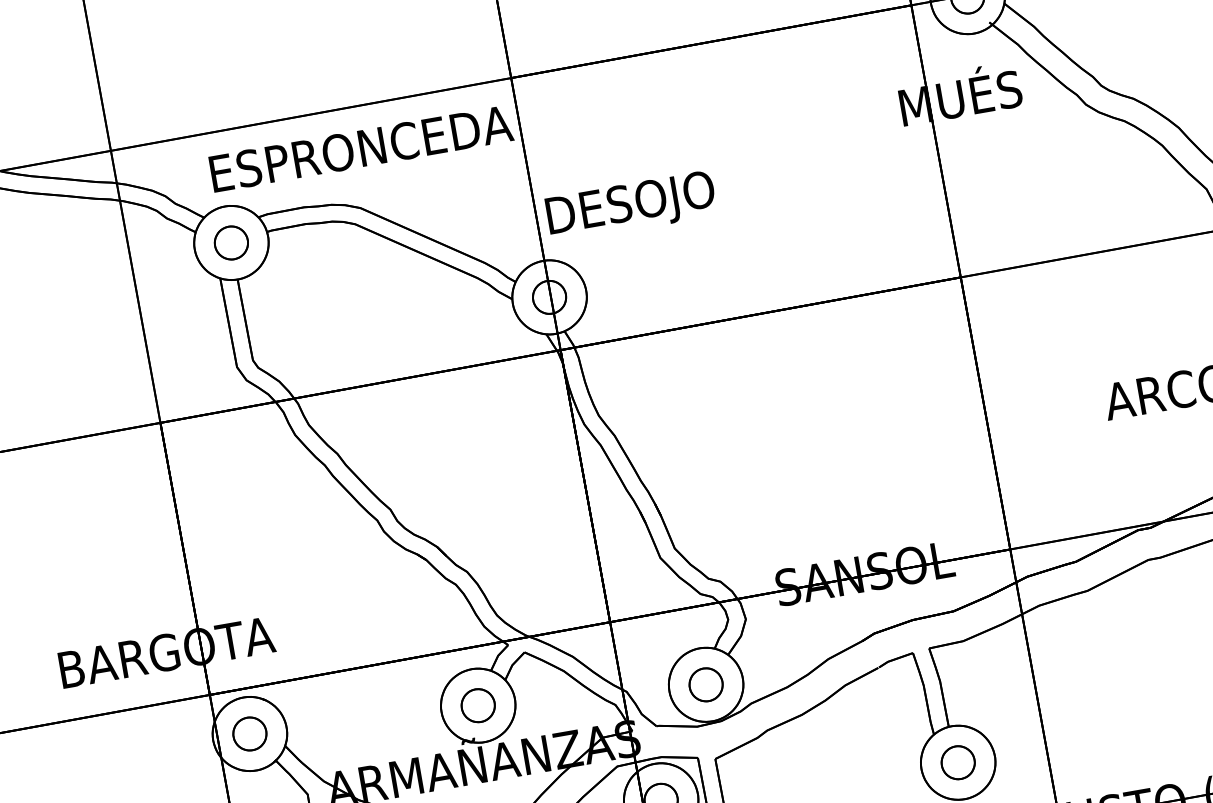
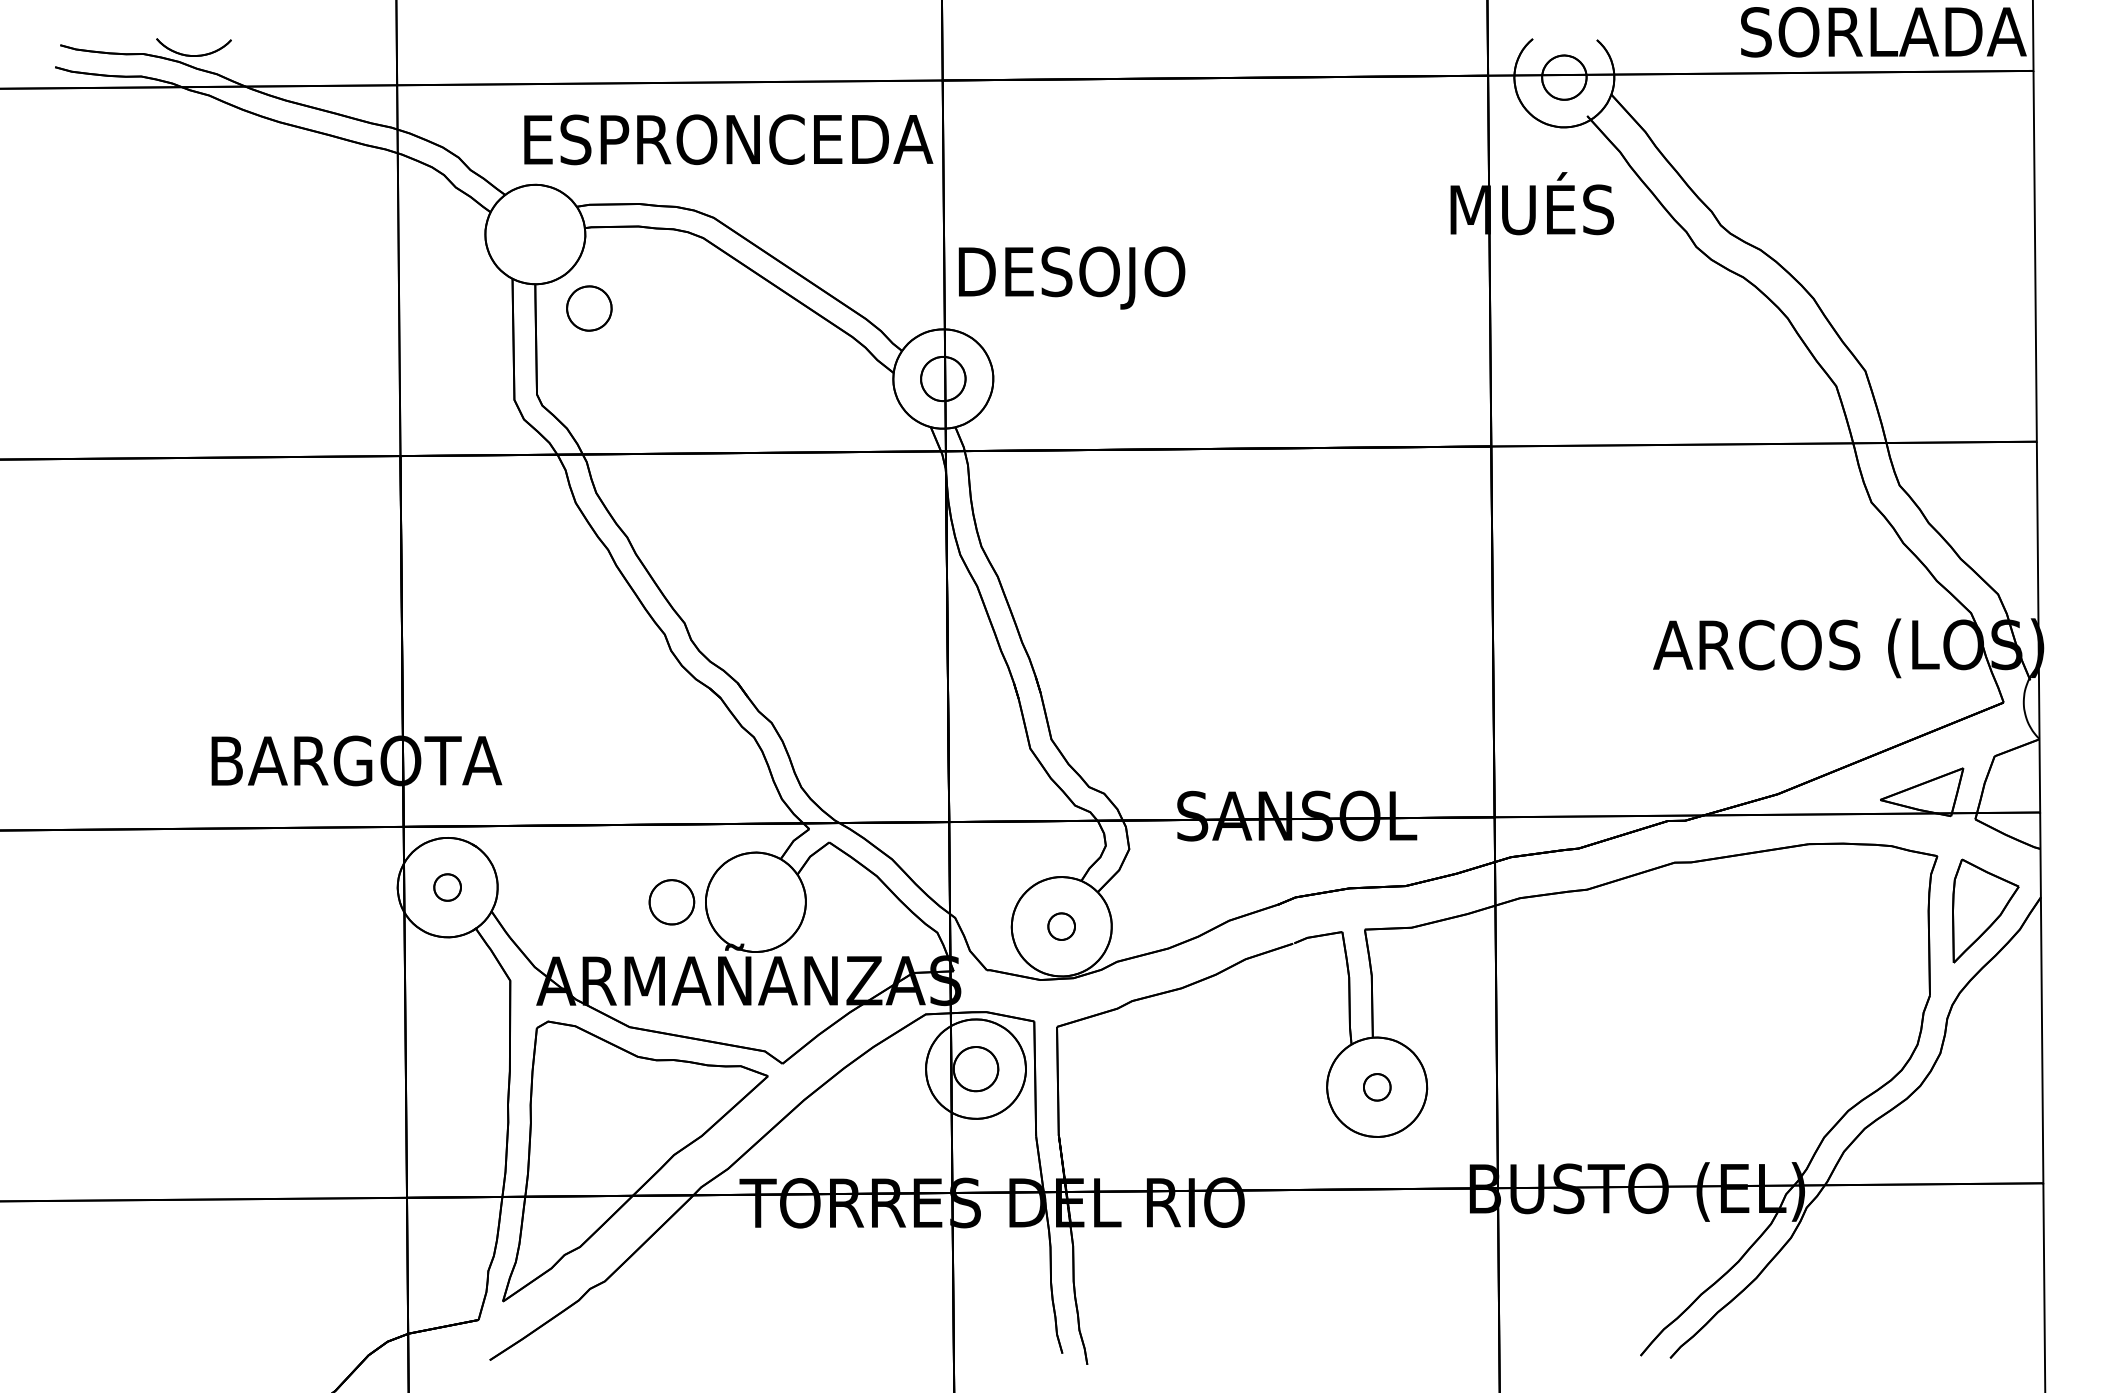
part: (231, 242) -> (589, 308), moved
part: (705, 684) -> (1061, 926), size x0.6
part: (477, 705) -> (671, 902), moved
part: (249, 733) -> (447, 887), size x0.6
part: (958, 762) -> (1377, 1087), size x0.6

